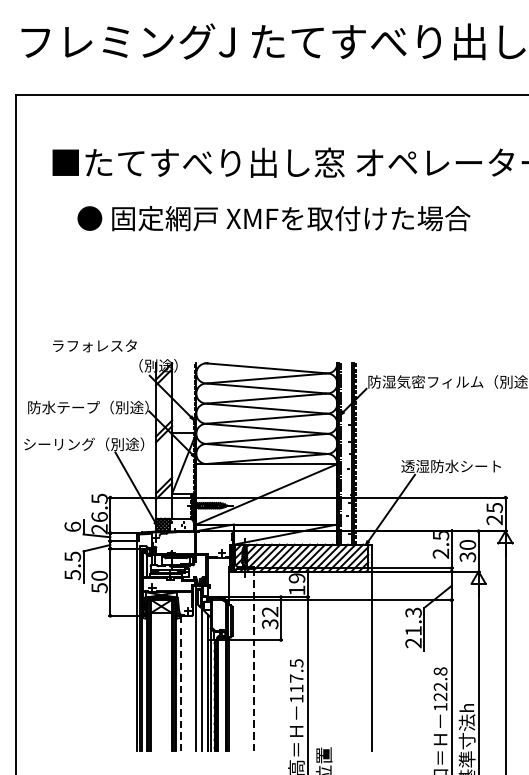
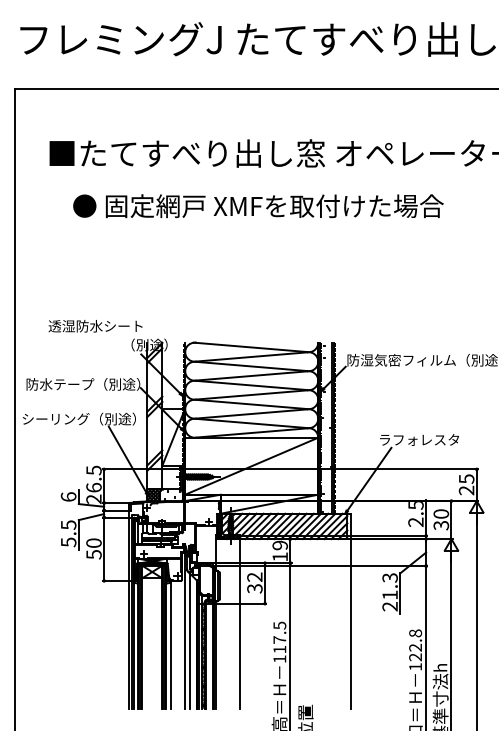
text: (101, 346) -> (95, 326), ラフォレスタ -> 透湿防水シート
text: (451, 465) -> (425, 439), 透湿防水シート -> ラフォレスタ
line: (253, 661) -> (239, 623), dashed -> solid
line: (180, 683) -> (170, 644), dashed -> solid

